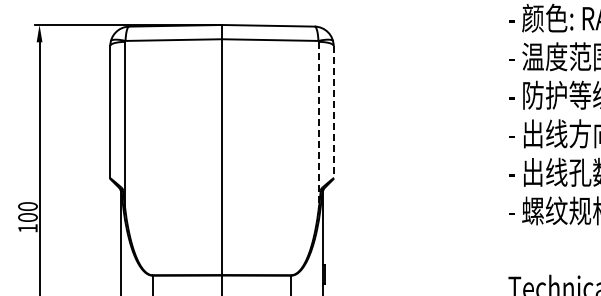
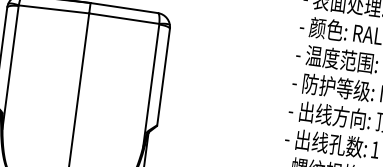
line: (333, 112) -> (163, 77), dashed -> solid
line: (318, 126) -> (151, 86), dashed -> solid

